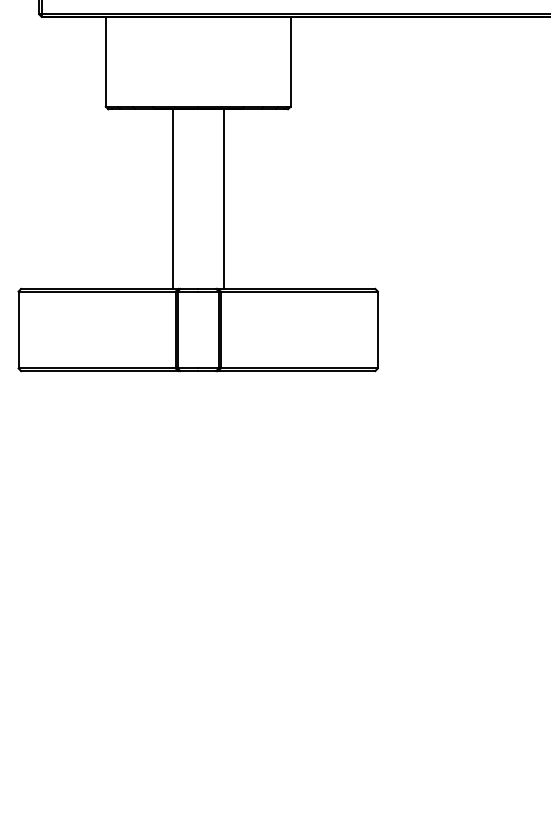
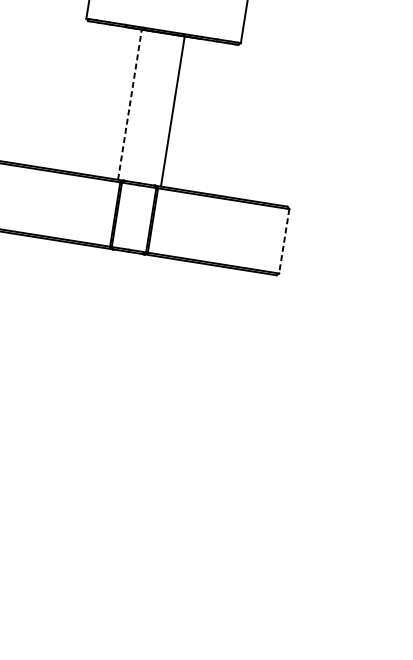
line: (172, 199) -> (129, 105), solid -> dashed
line: (377, 330) -> (283, 241), solid -> dashed

